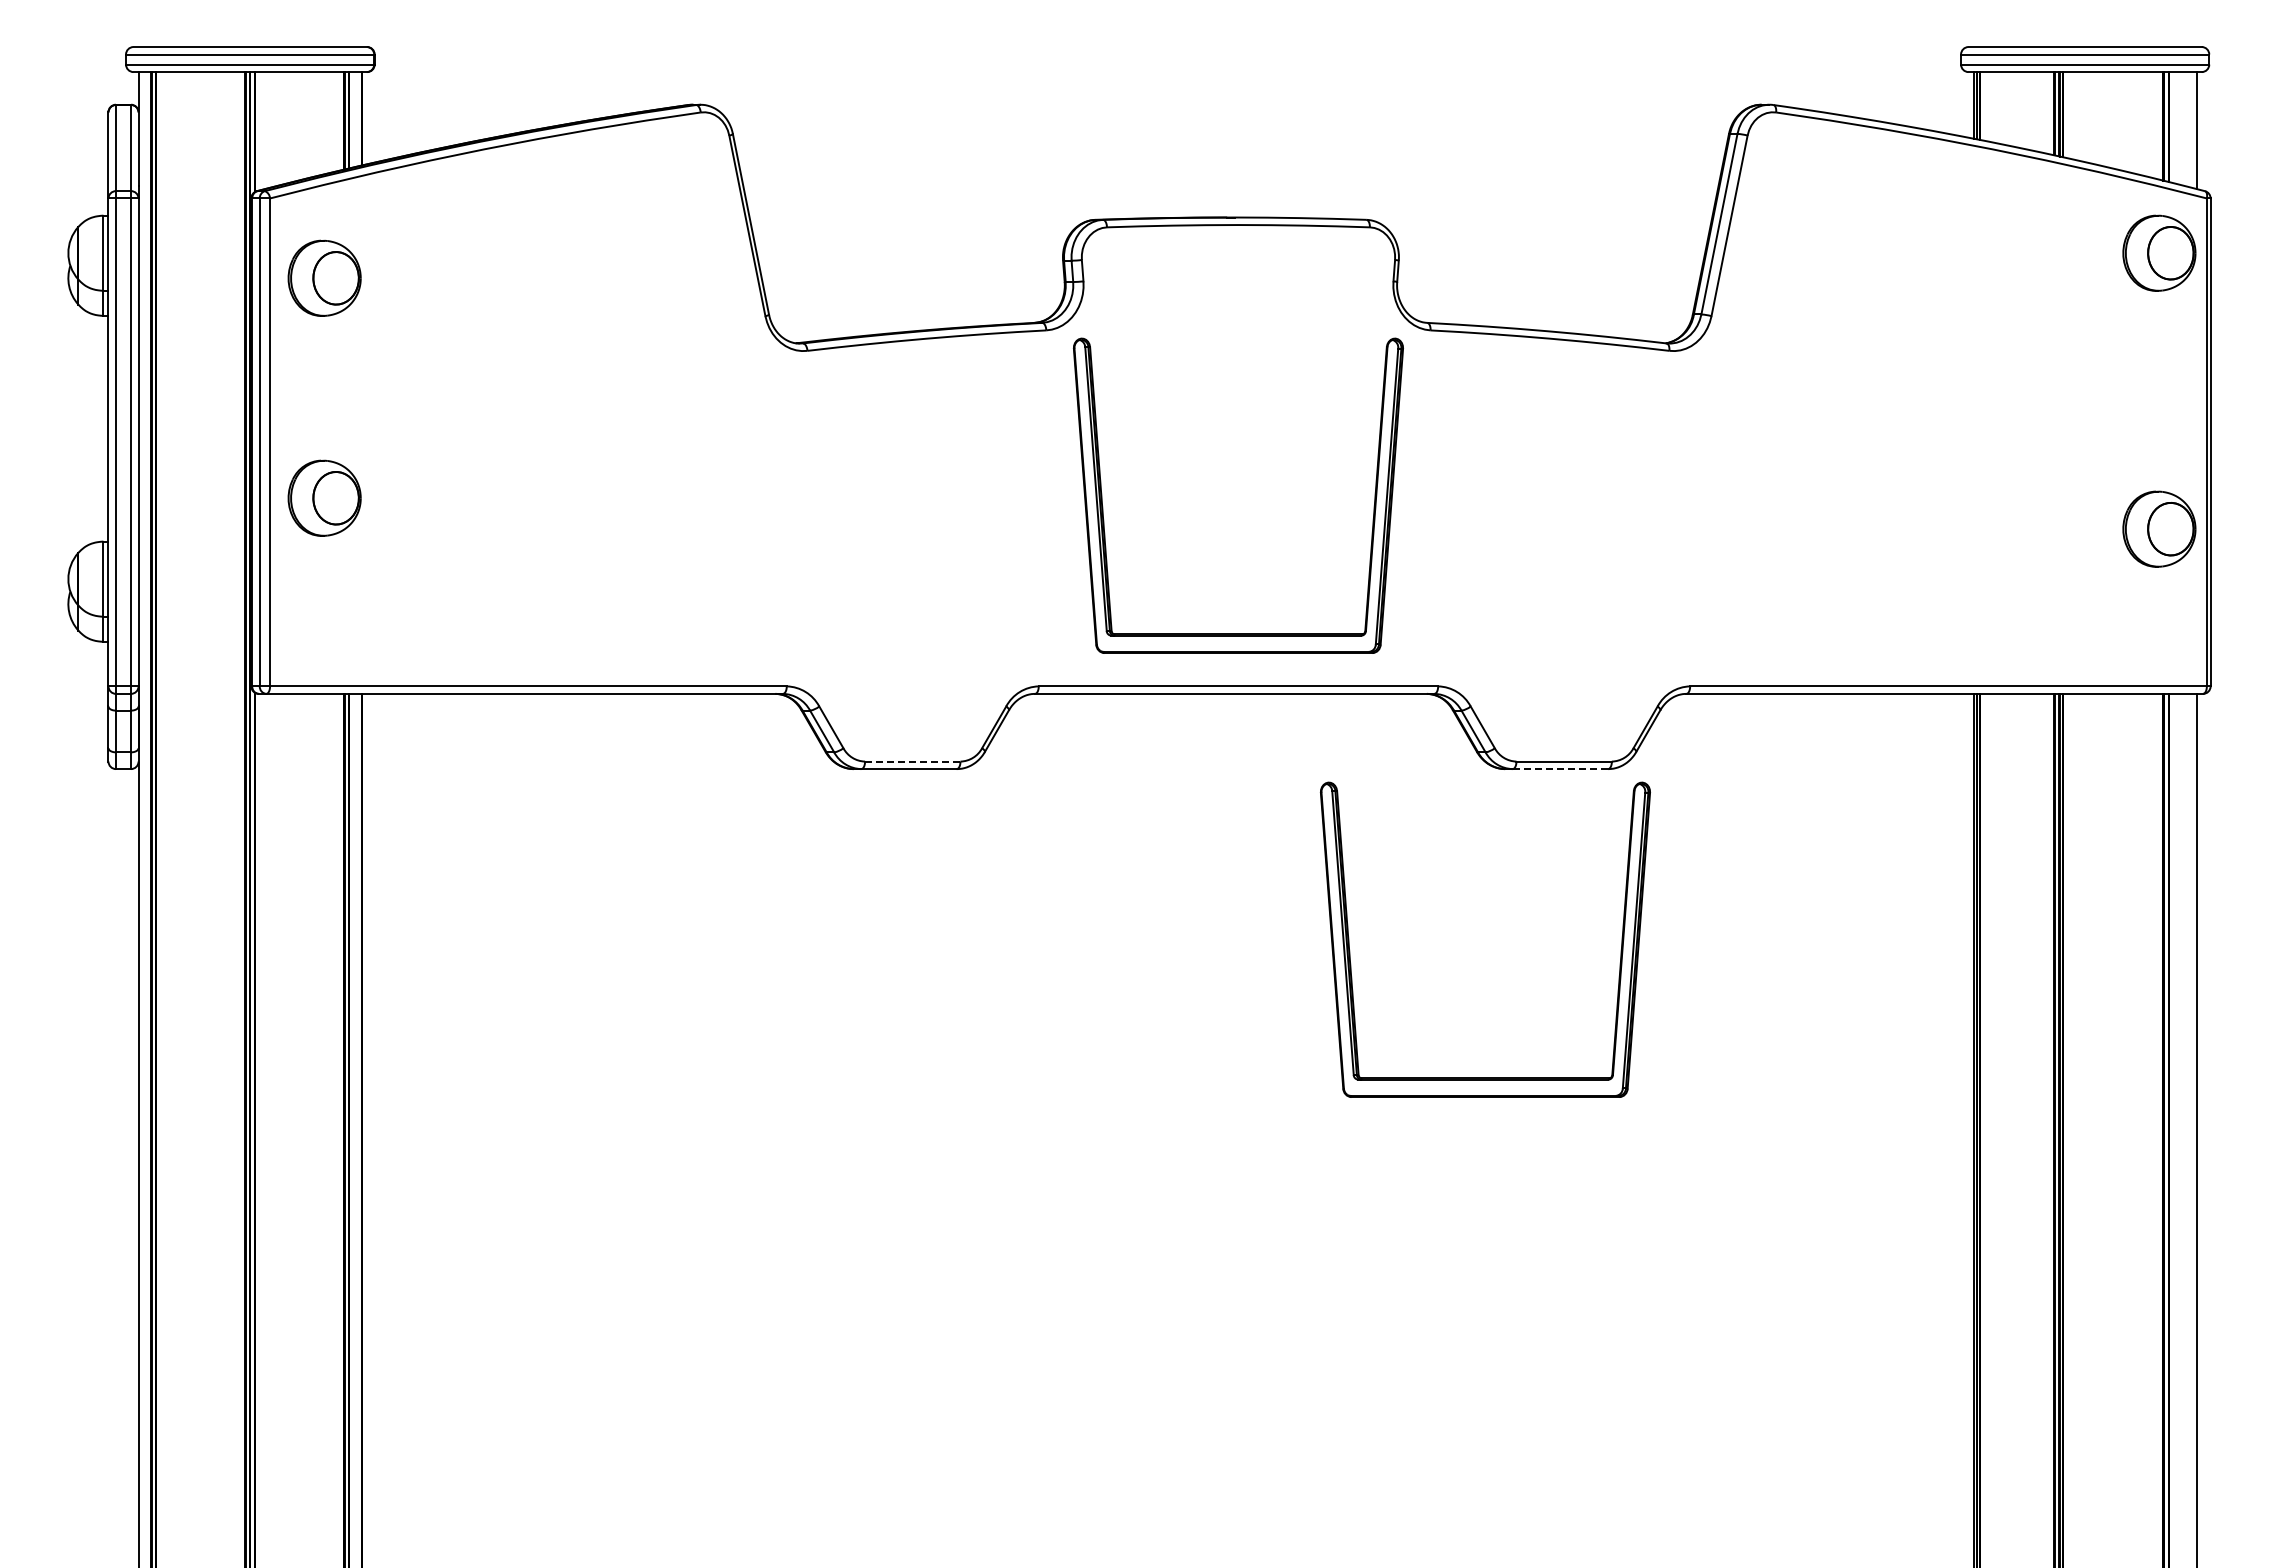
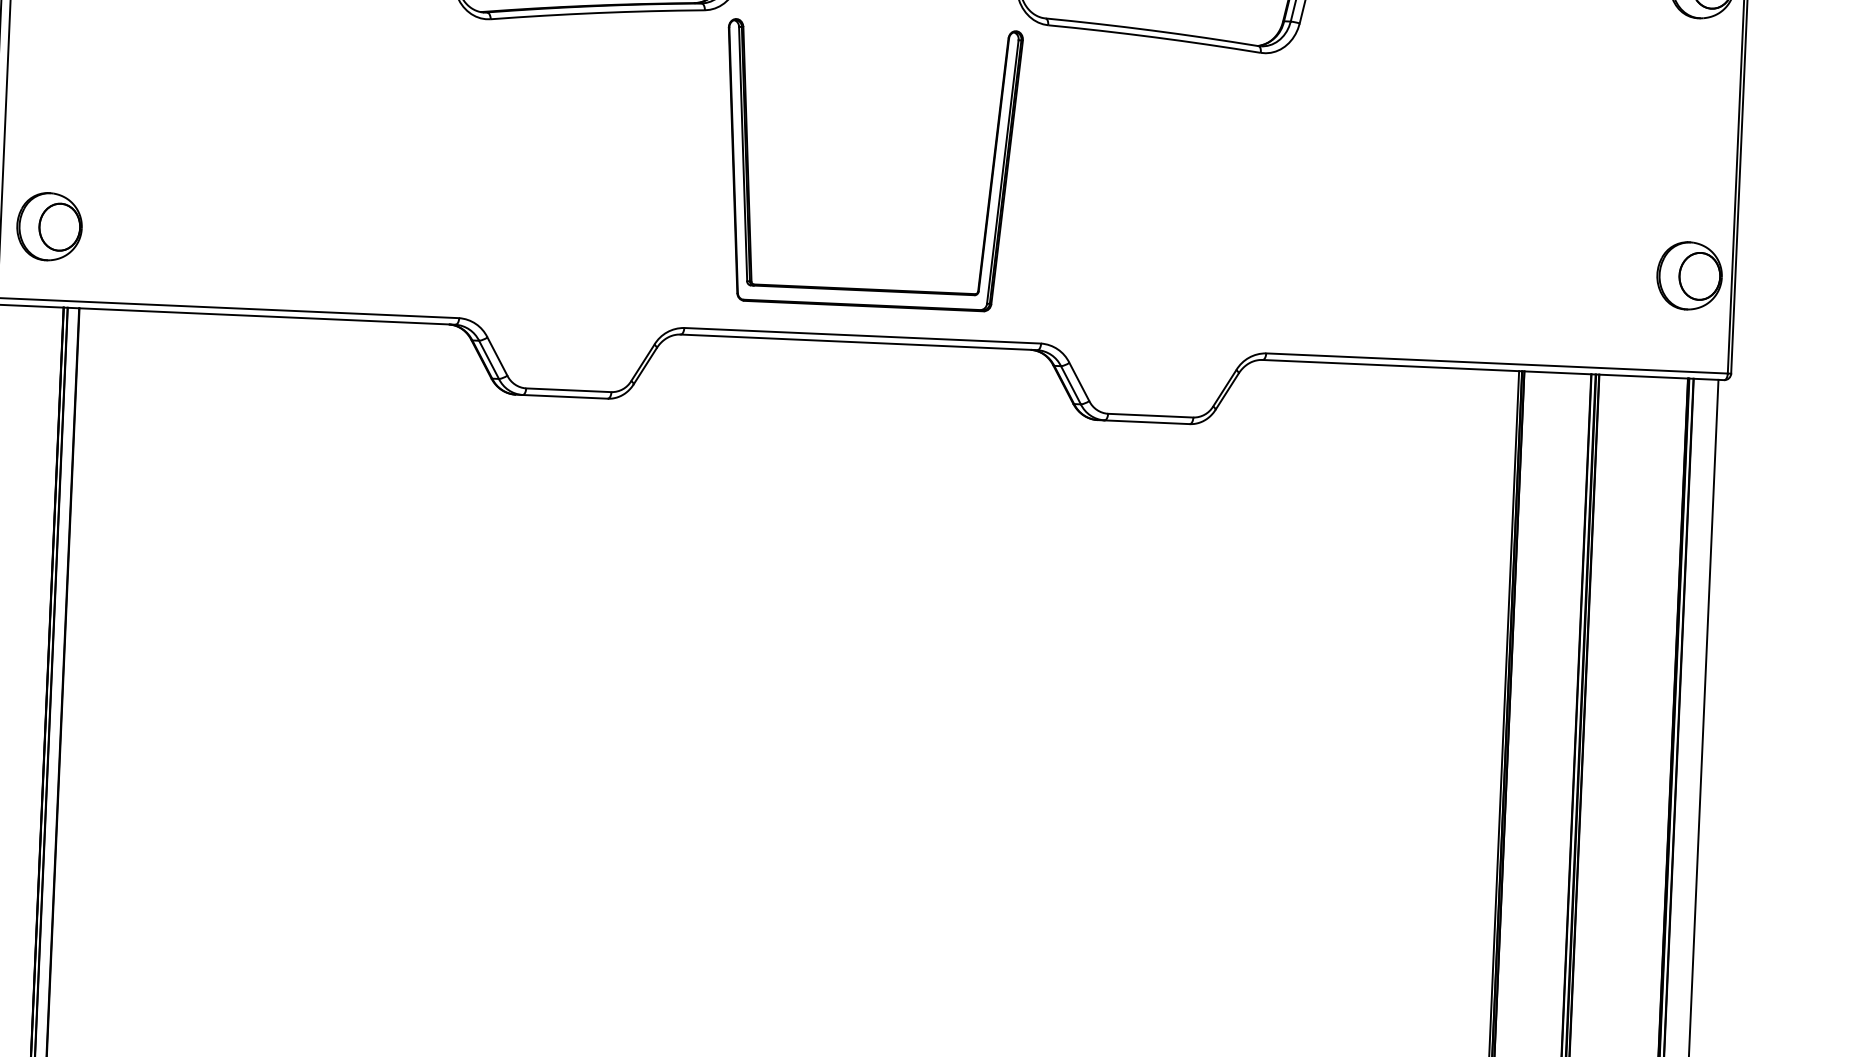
part: (324, 497) -> (49, 226), moved
part: (2159, 528) -> (1689, 275), moved
line: (912, 761) -> (568, 390), dashed -> solid
line: (1560, 769) -> (1147, 422), dashed -> solid
part: (1350, 950) -> (952, 576), removed

